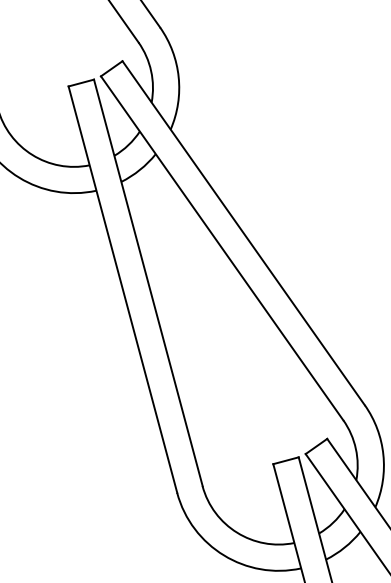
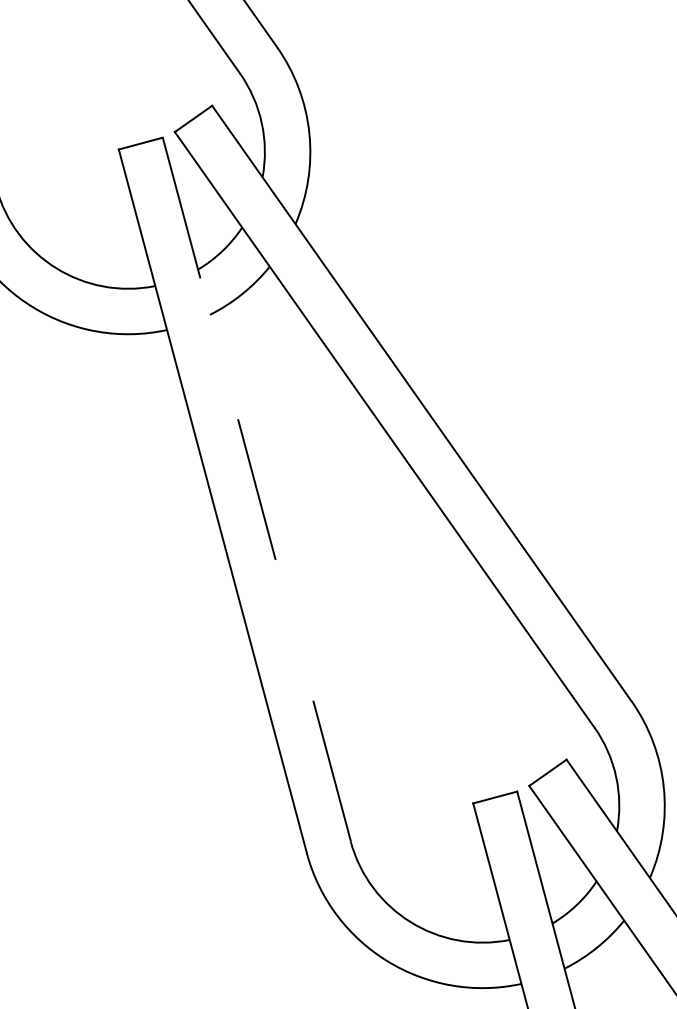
line: (148, 283) -> (257, 490), solid -> dashed

